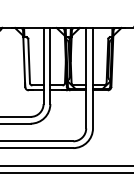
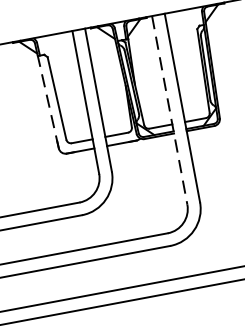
line: (24, 62) -> (48, 103), solid -> dashed
line: (86, 78) -> (170, 111), solid -> dashed

